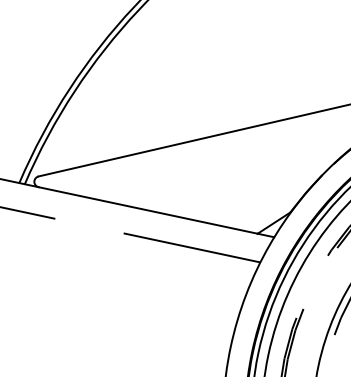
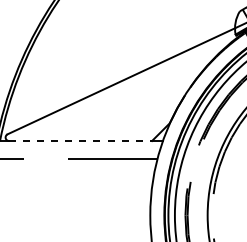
line: (149, 211) -> (81, 141), solid -> dashed

